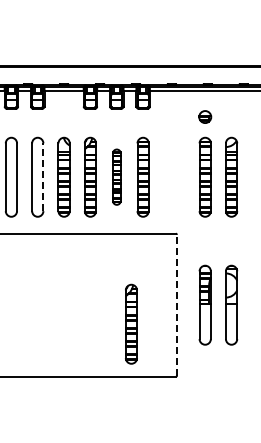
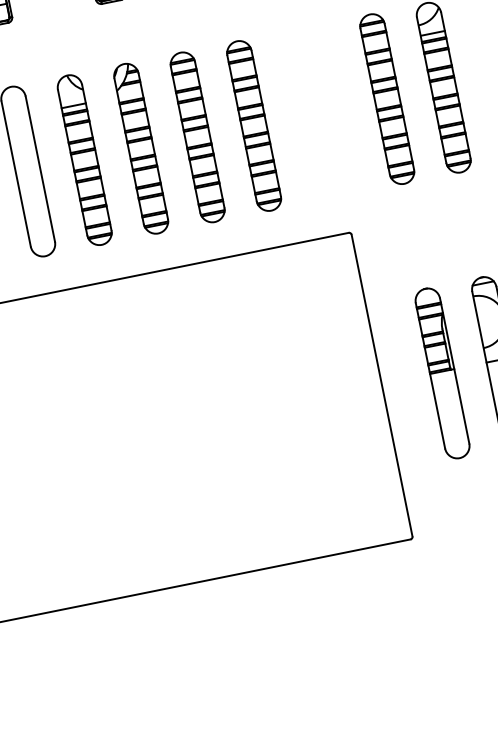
part: (116, 176) -> (196, 135), size x1.43
line: (43, 177) -> (40, 169), dashed -> solid
line: (177, 304) -> (382, 383), dashed -> solid
part: (131, 323) -> (292, 444), removed

